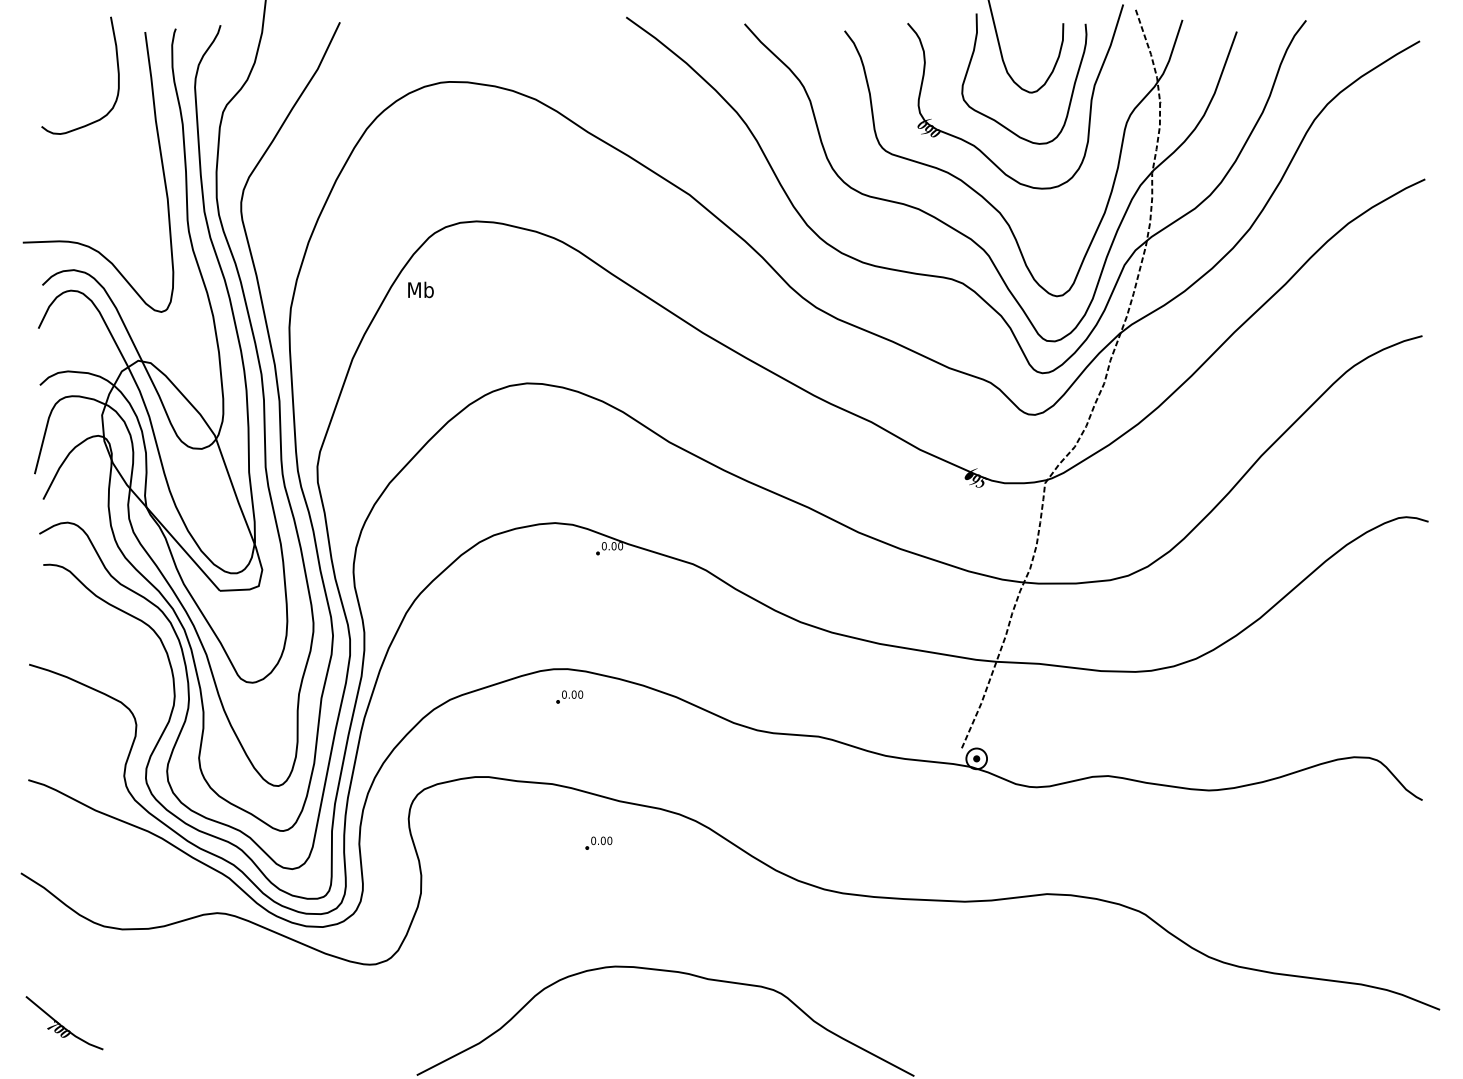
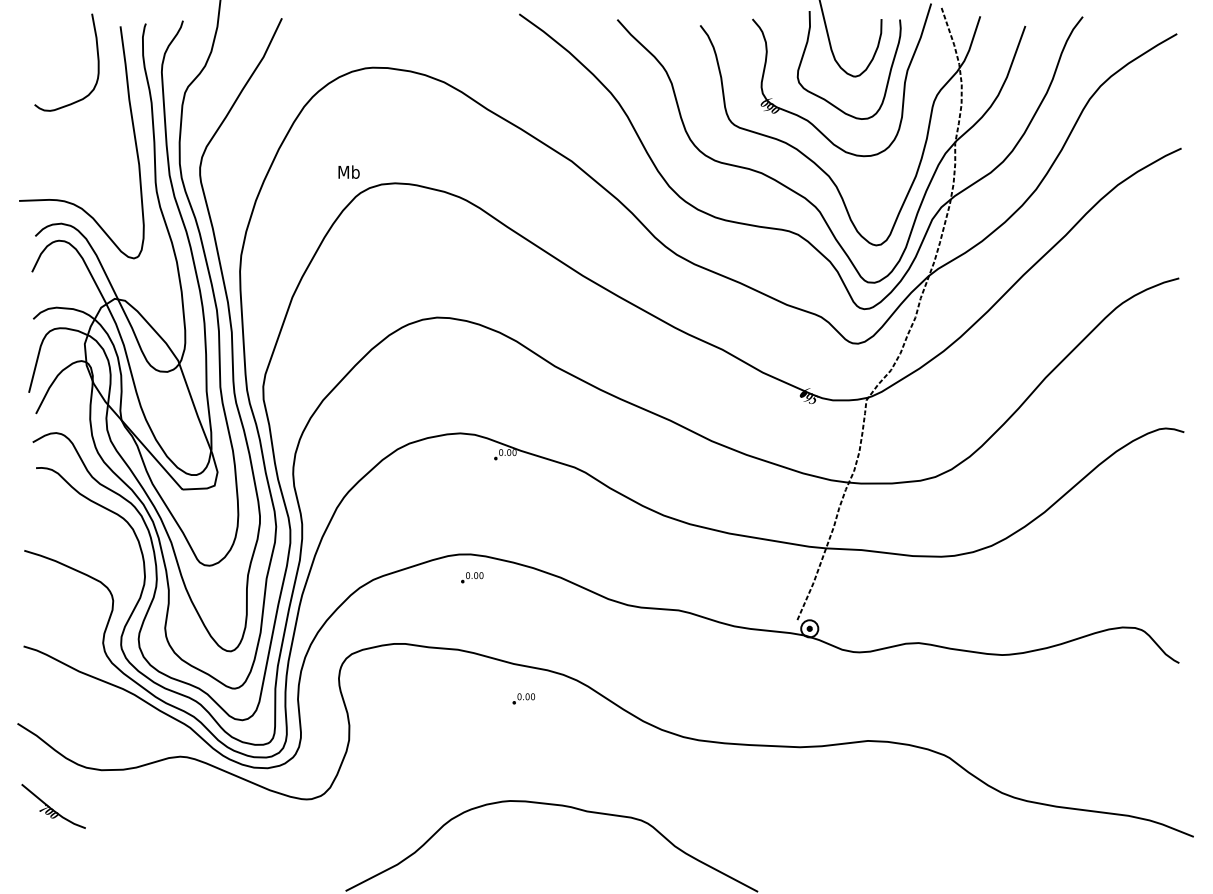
text: (420, 289) -> (348, 171), moved
part: (598, 842) -> (523, 698), moved
part: (64, 1023) -> (53, 806), moved

